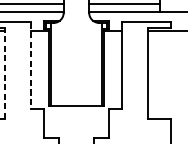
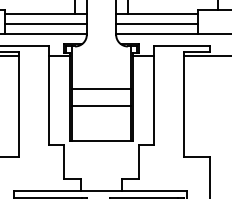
line: (76, 60) -> (101, 89), added
line: (30, 65) -> (48, 95), dashed -> solid
line: (5, 72) -> (19, 103), dashed -> solid
line: (76, 75) -> (101, 106), added

